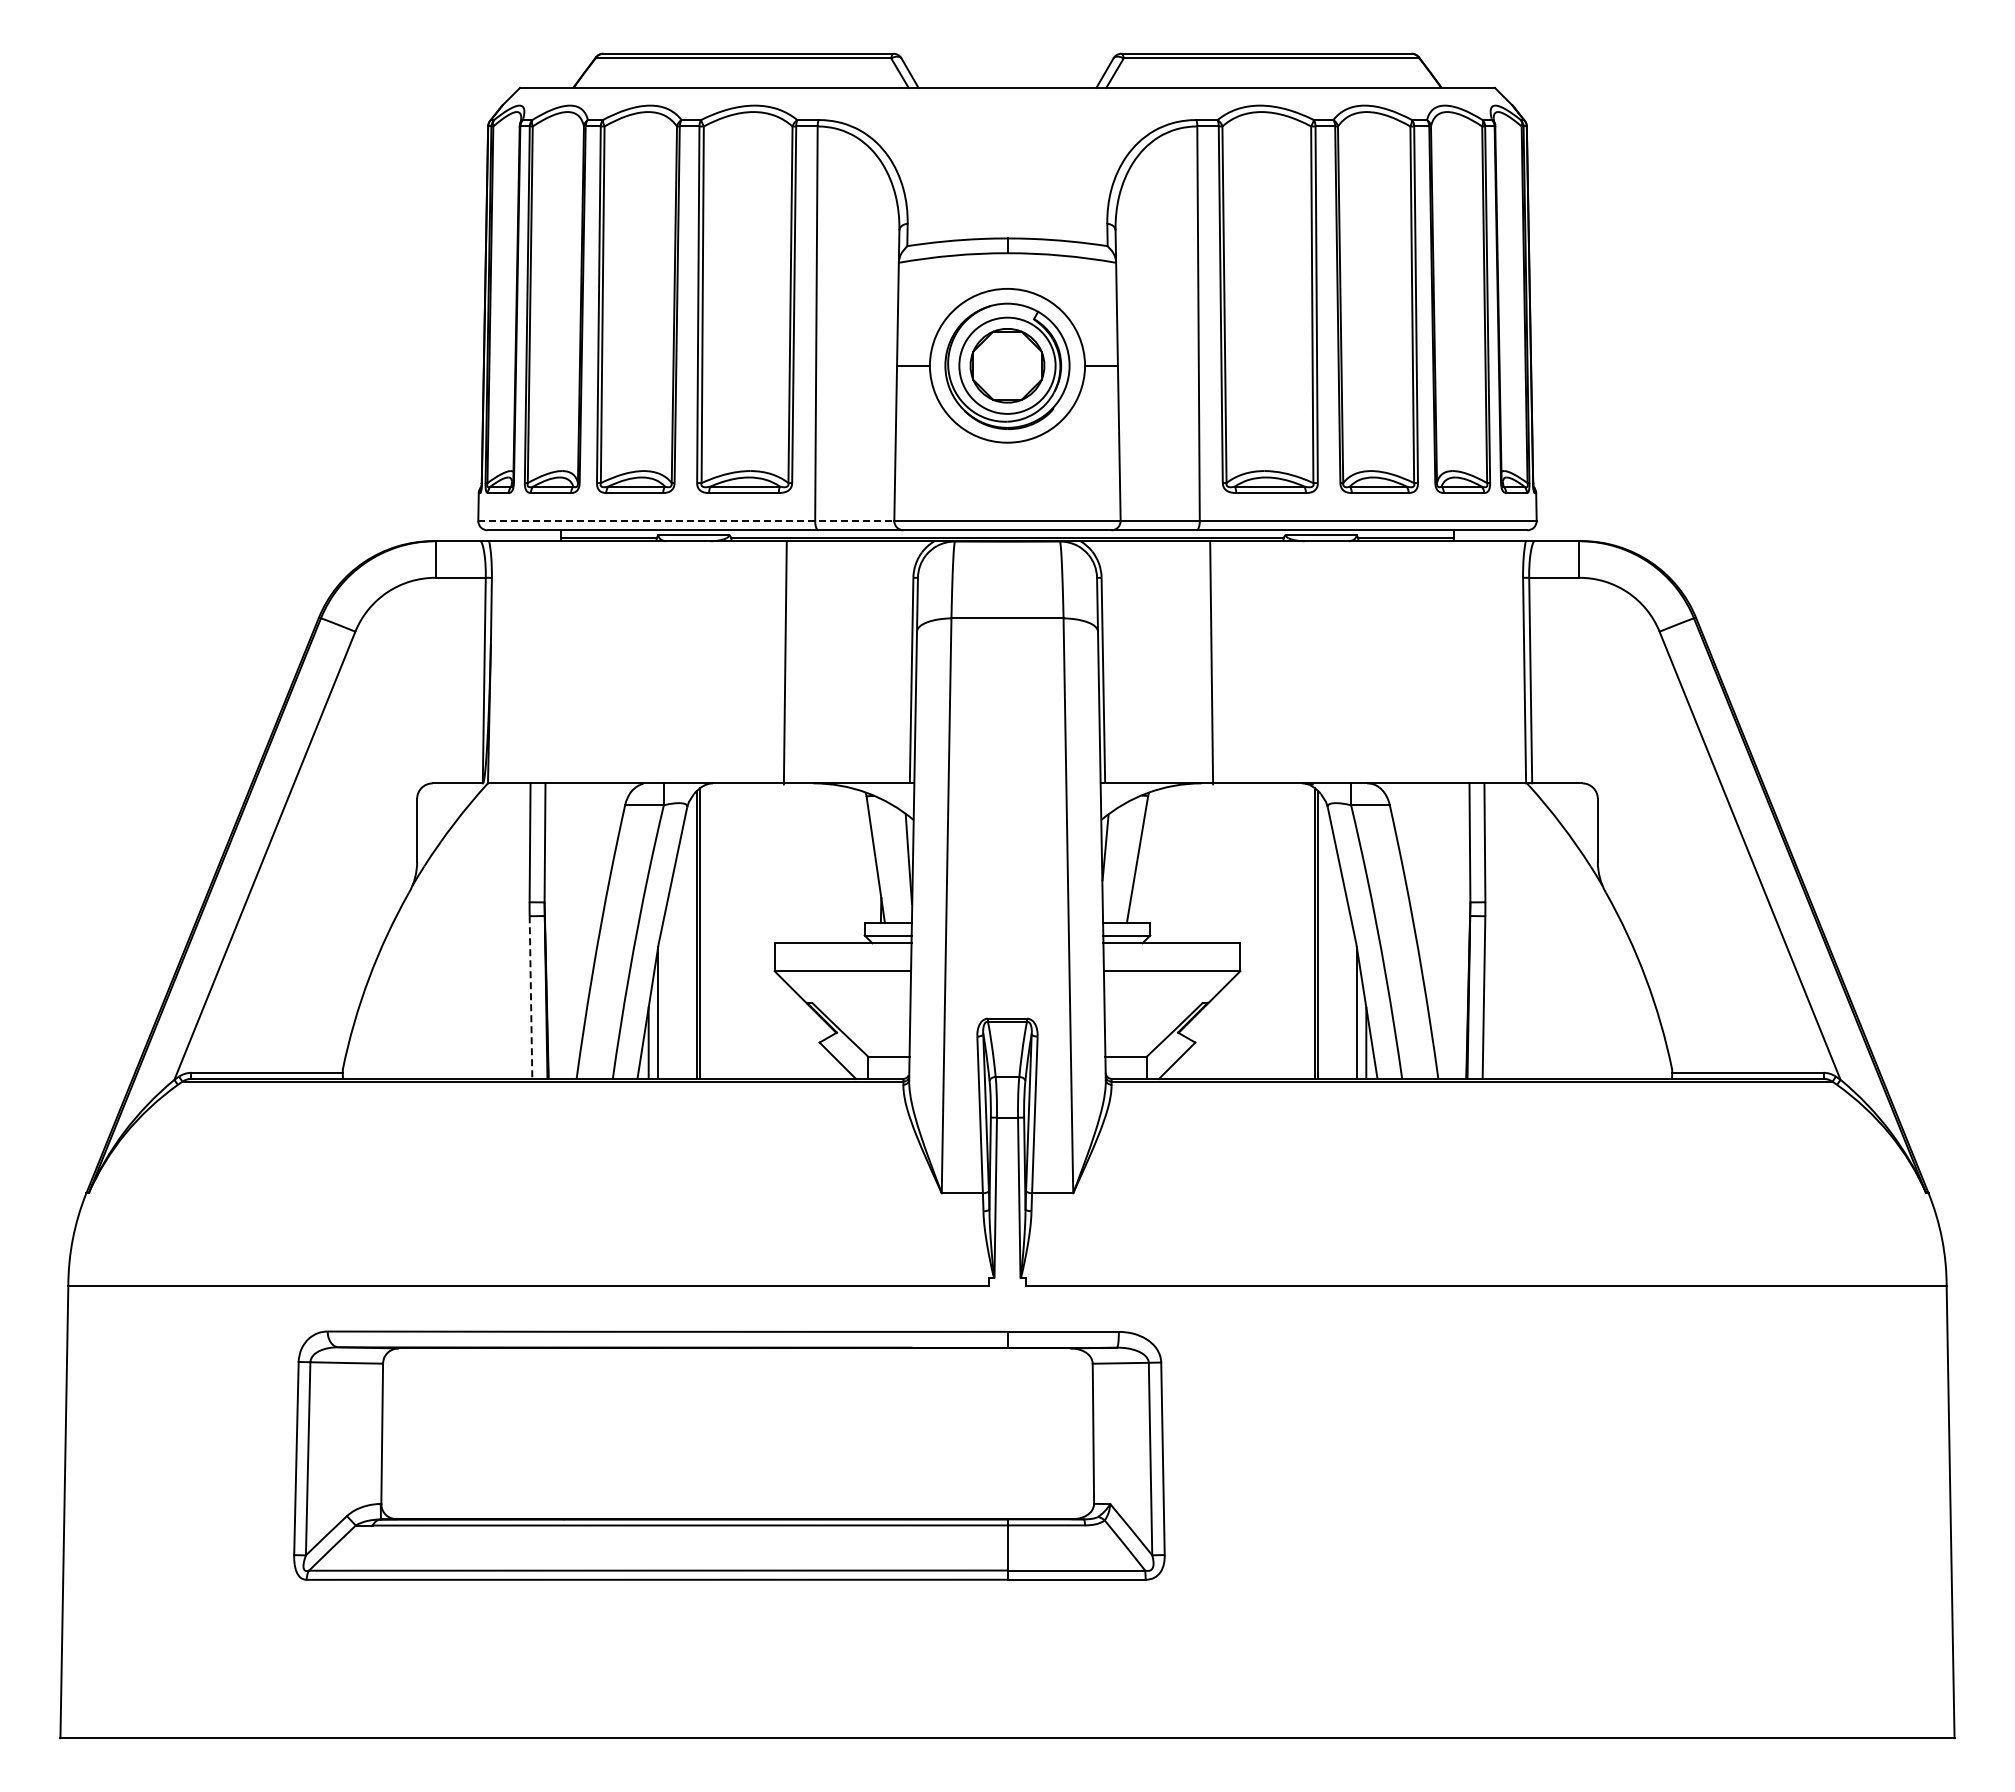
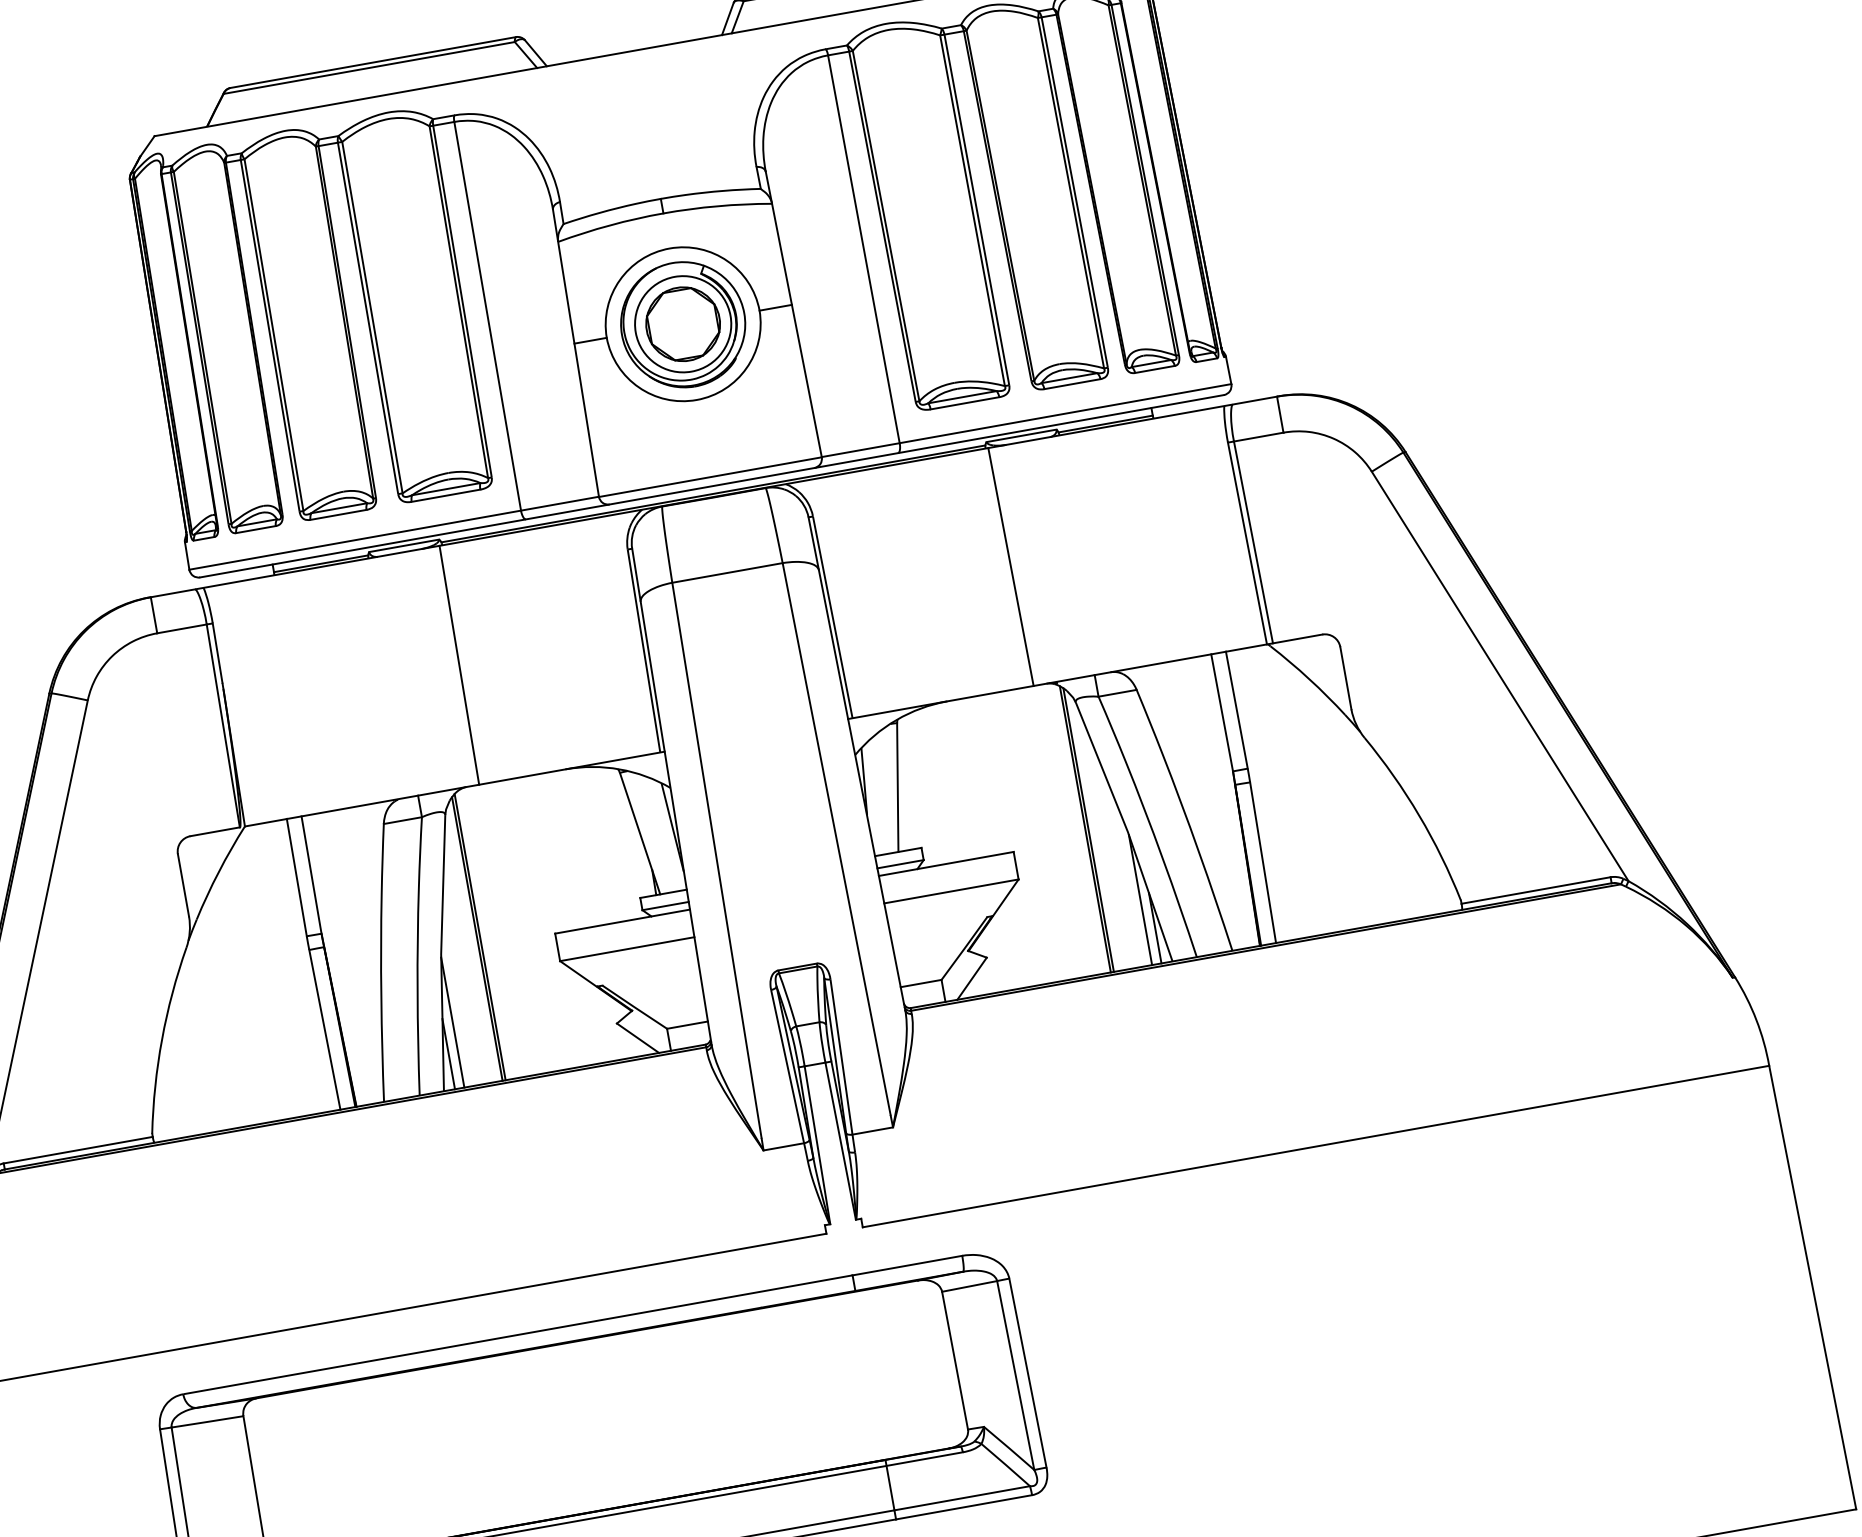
line: (686, 520) -> (394, 532), dashed -> solid
line: (784, 663) -> (458, 665), moved
line: (1211, 663) -> (1010, 567), moved
line: (531, 998) -> (325, 1030), dashed -> solid

